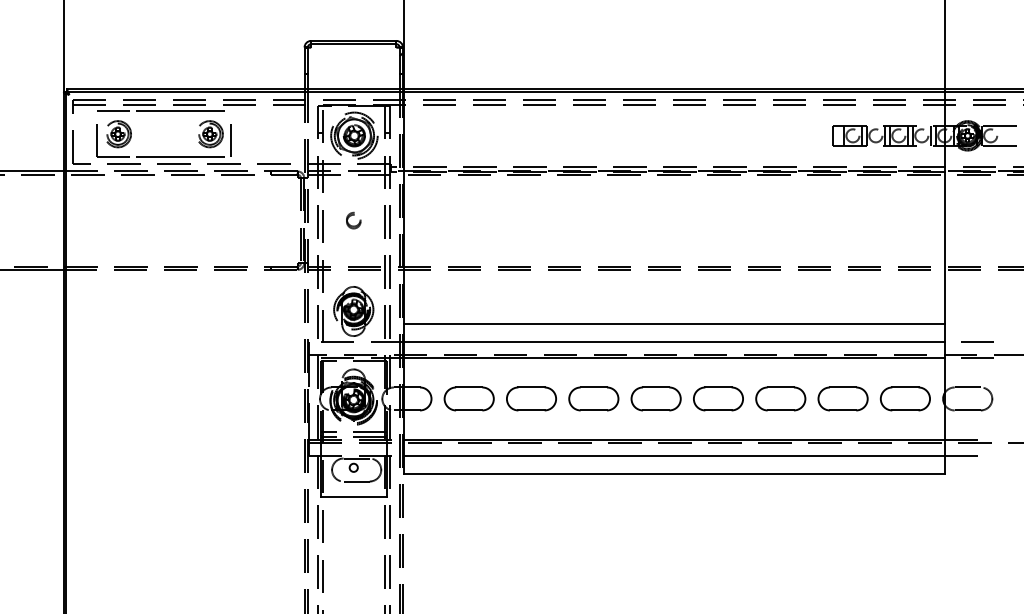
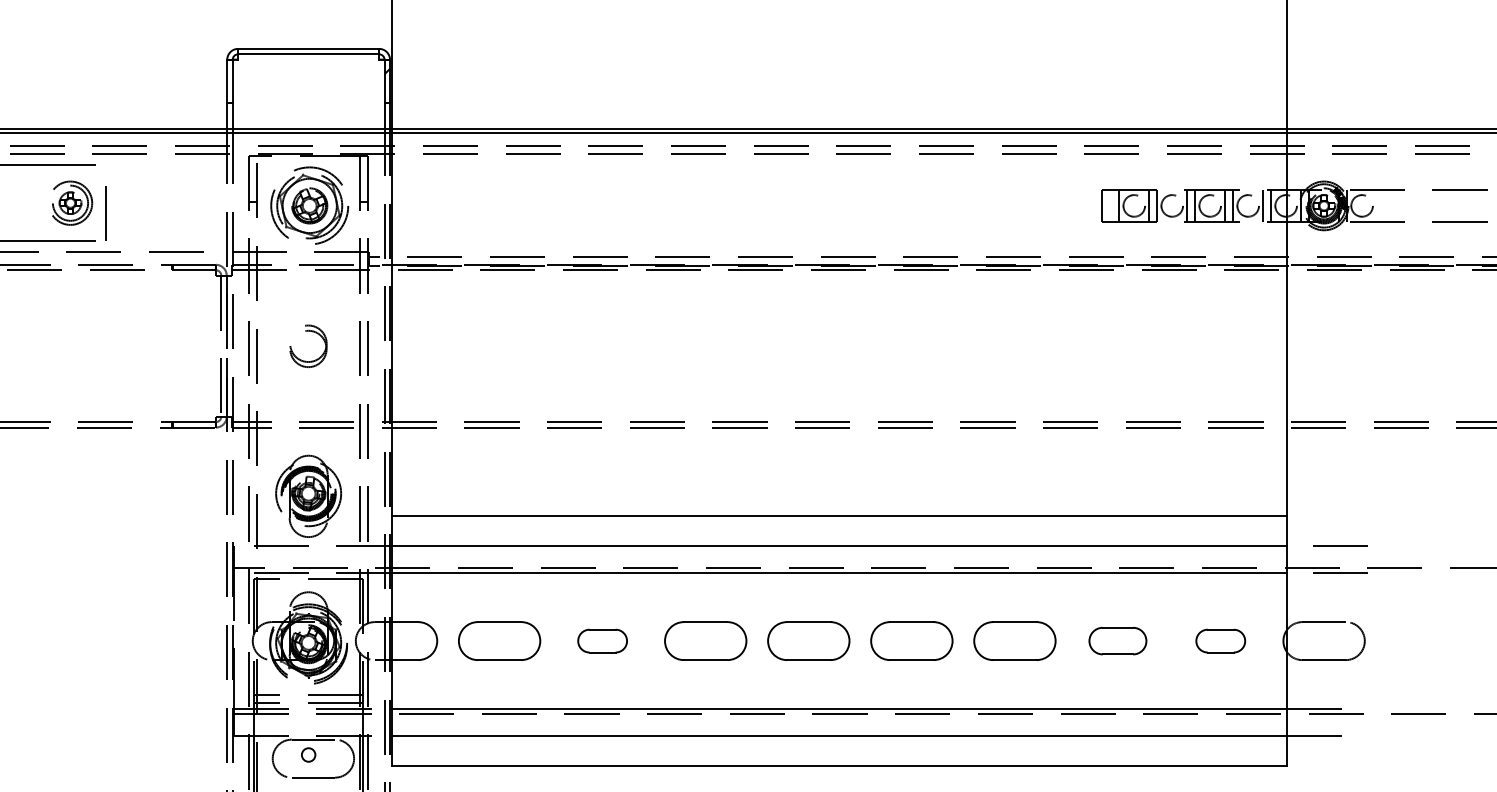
part: (353, 220) -> (308, 345), size x1.6
part: (531, 398) -> (602, 640), size x0.6
part: (842, 398) -> (1116, 640), size x0.7
part: (904, 398) -> (1219, 640), size x0.6

